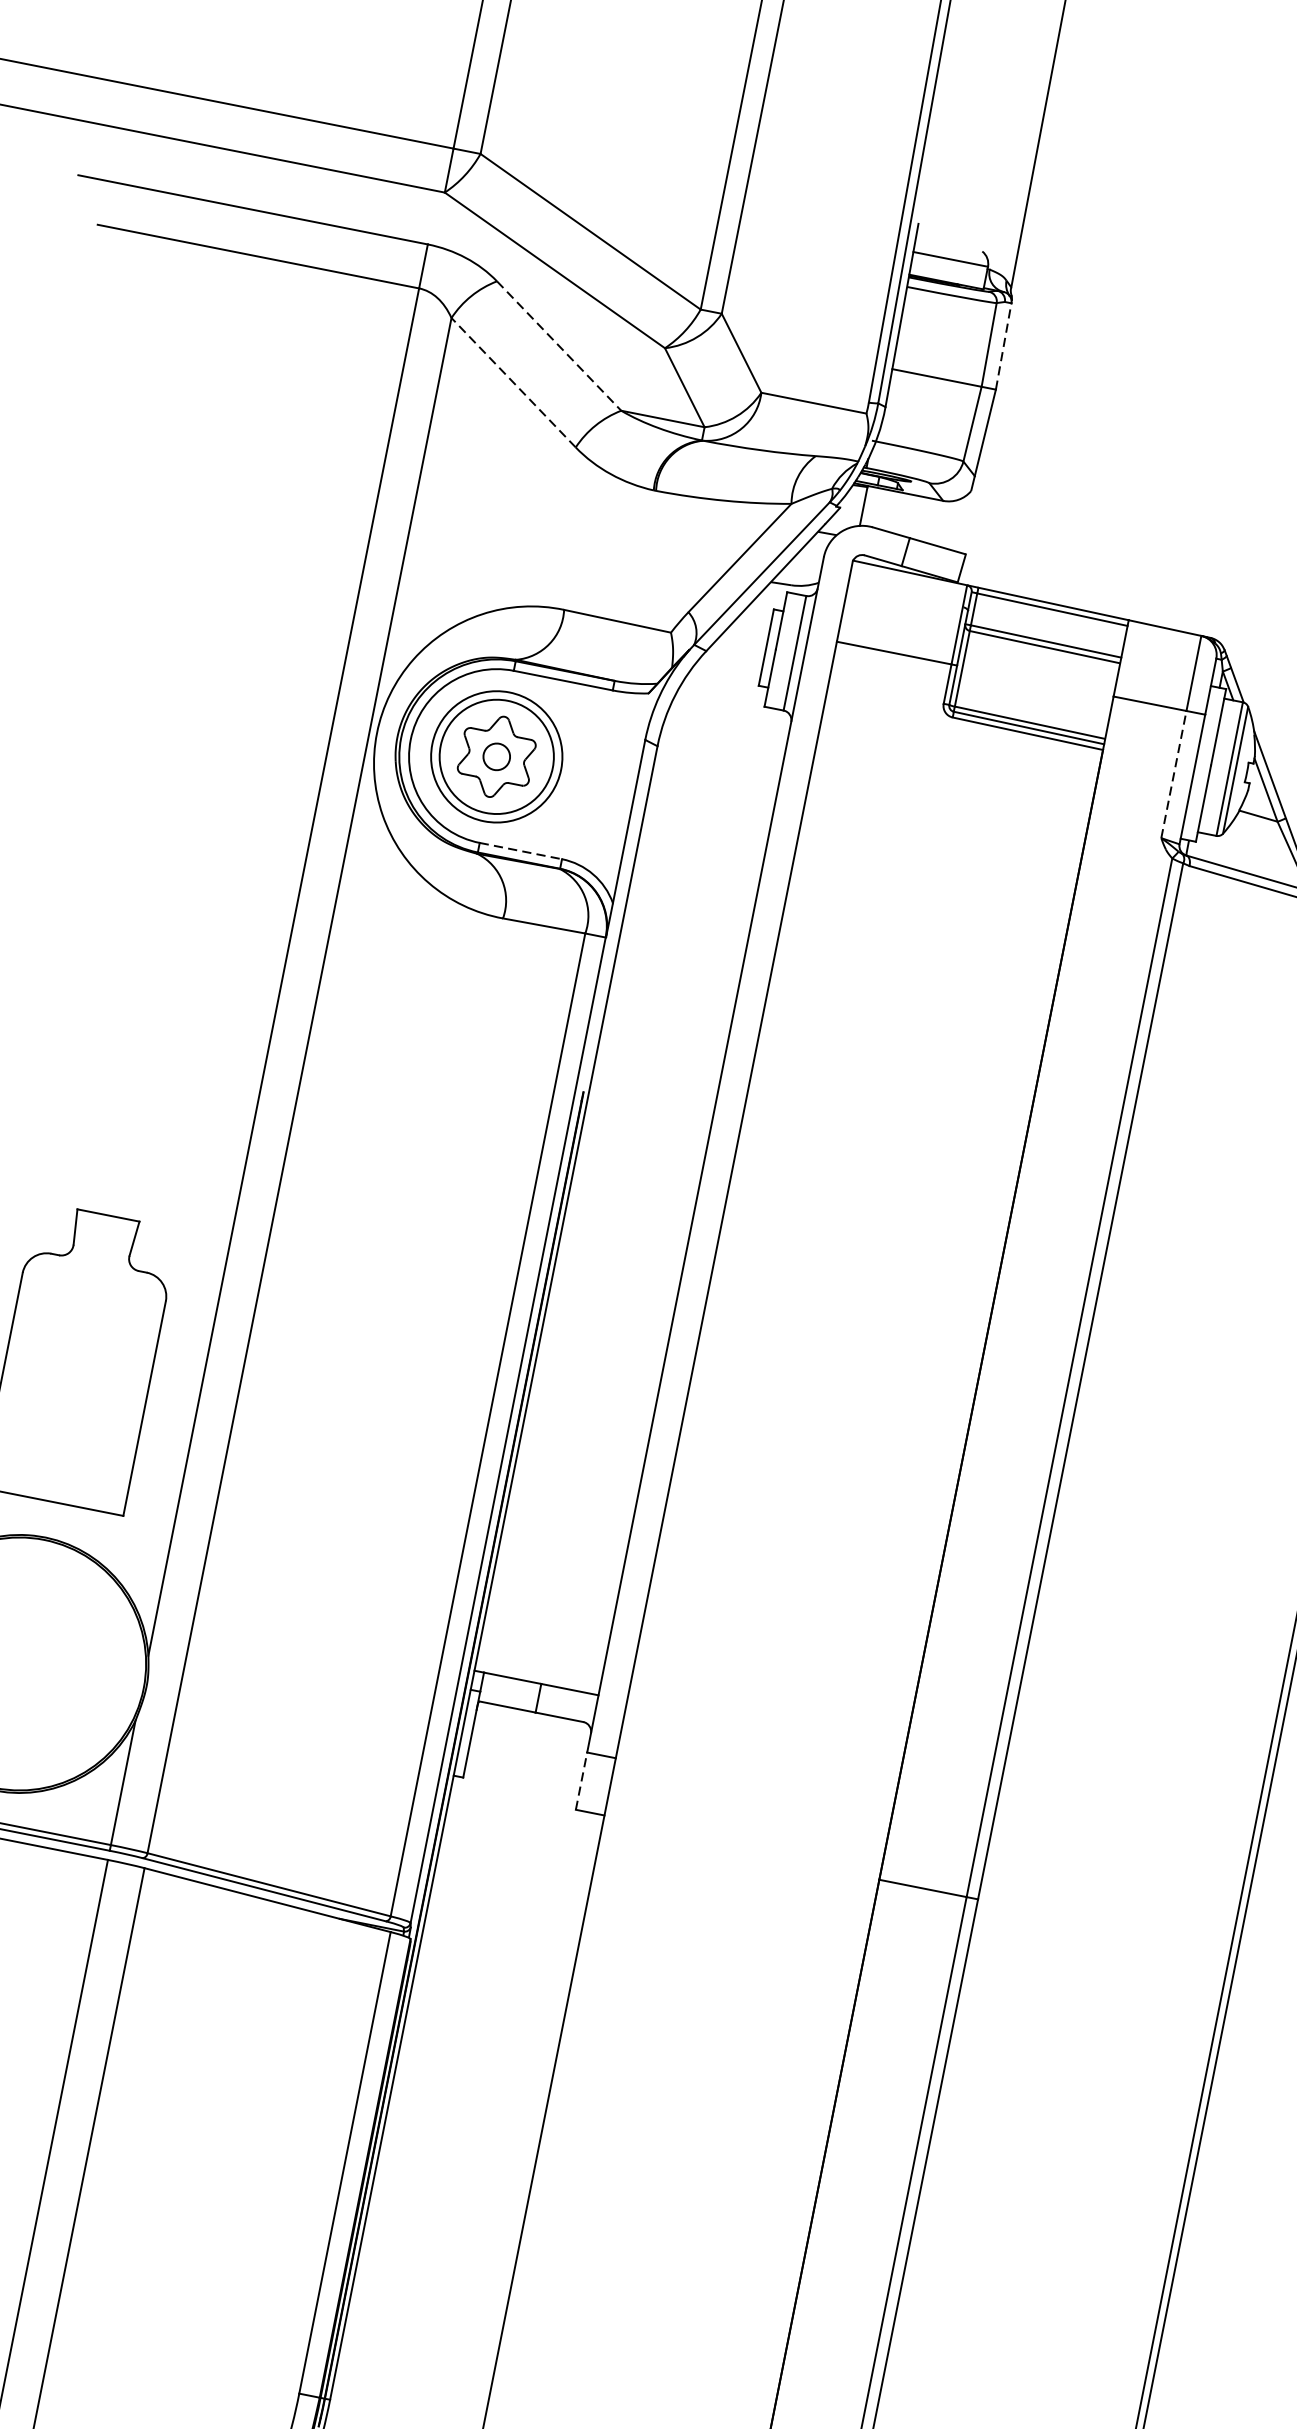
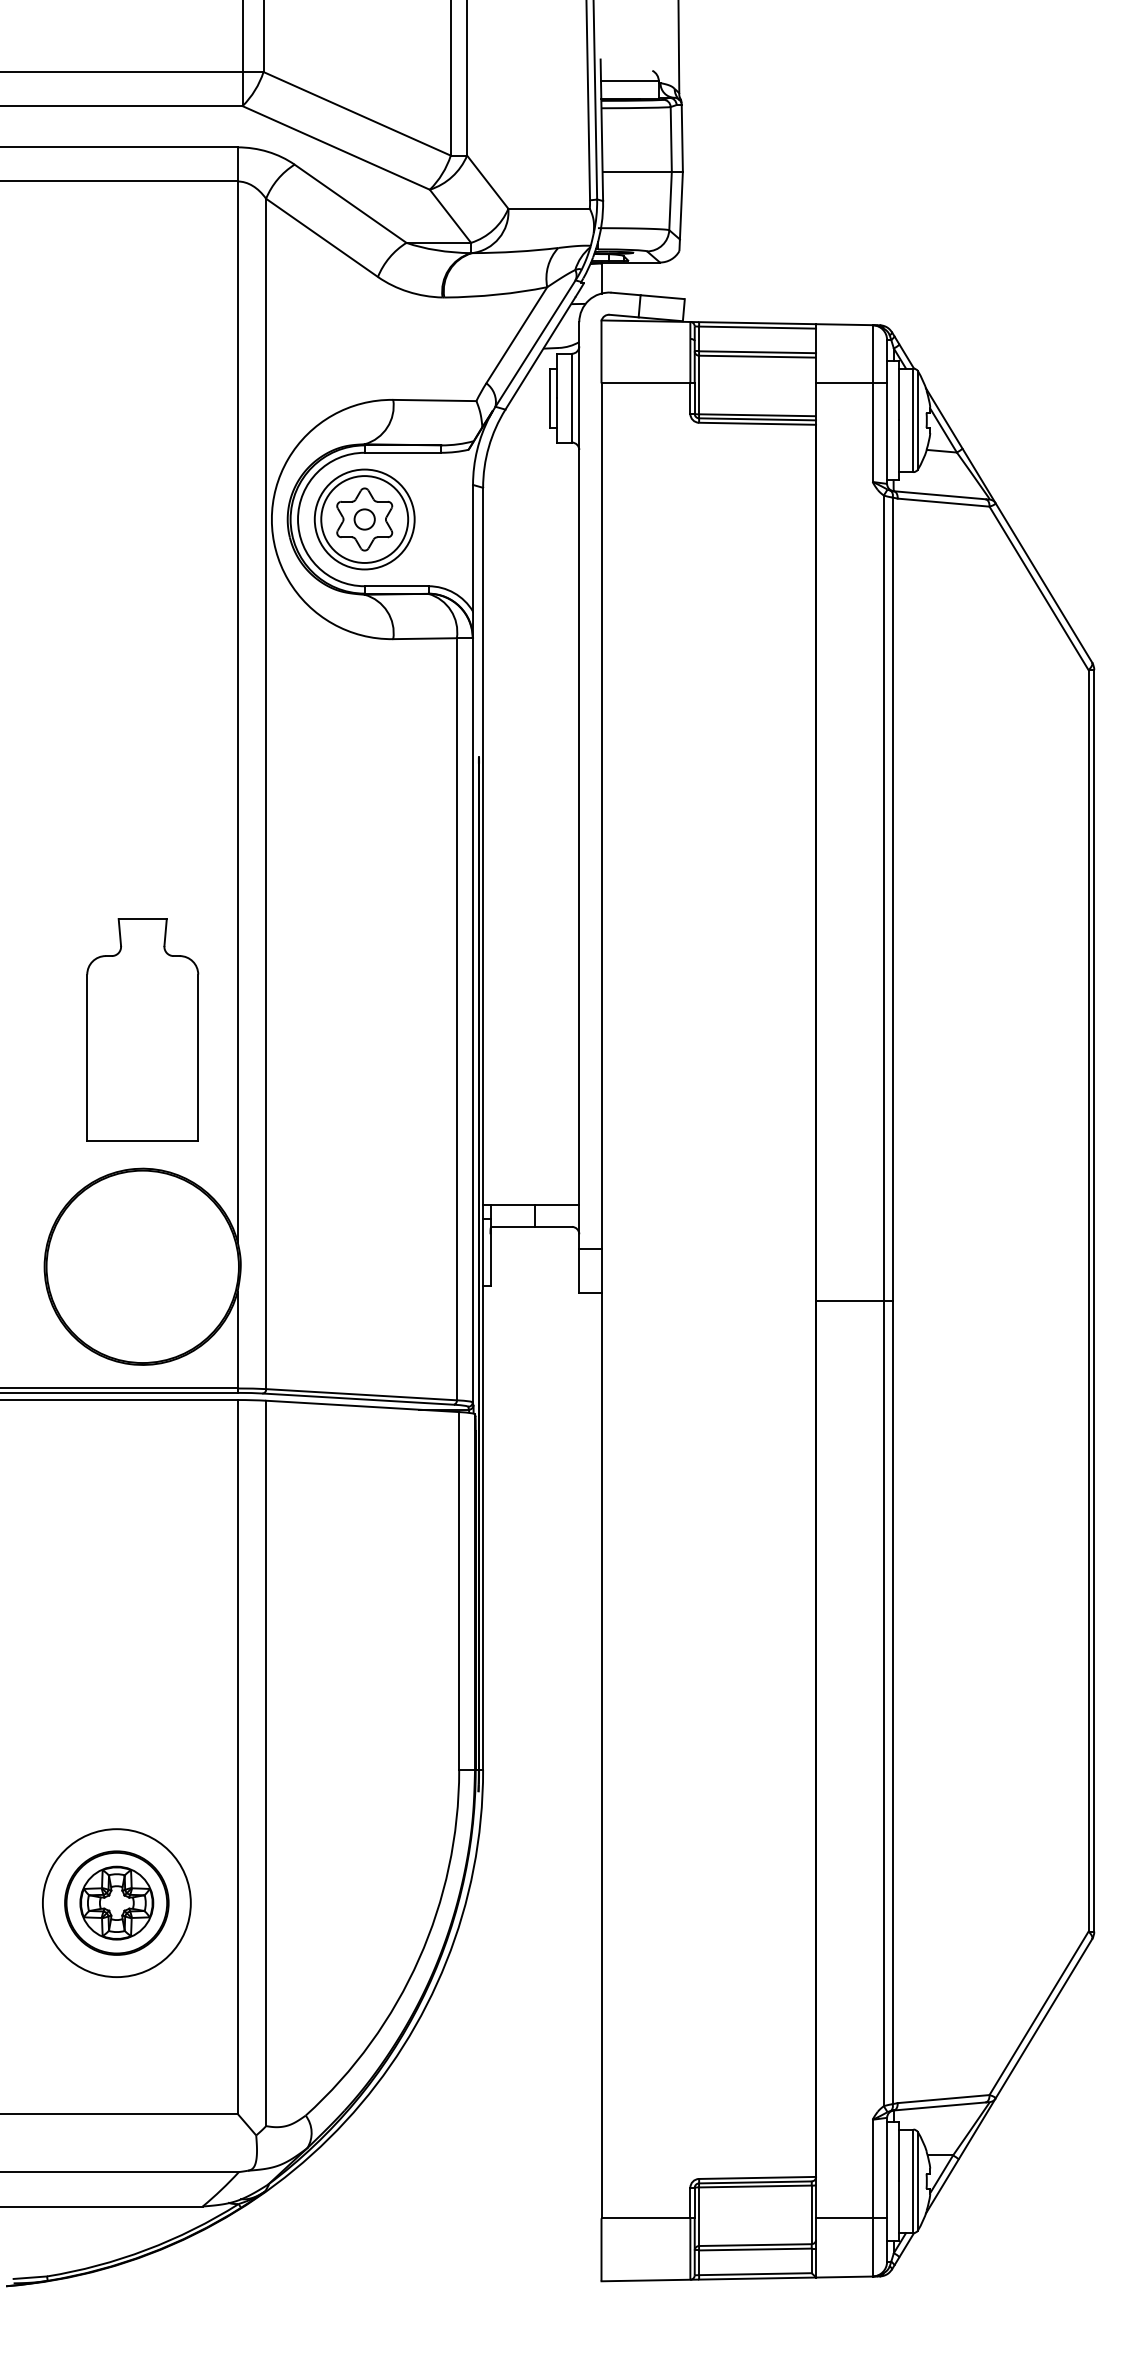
line: (1004, 345) -> (682, 137), dashed -> solid
line: (558, 346) -> (350, 204), dashed -> solid
line: (513, 382) -> (321, 237), dashed -> solid
line: (1173, 774) -> (872, 432), dashed -> solid
line: (520, 851) -> (396, 586), dashed -> solid
line: (581, 1780) -> (579, 1270), dashed -> solid

